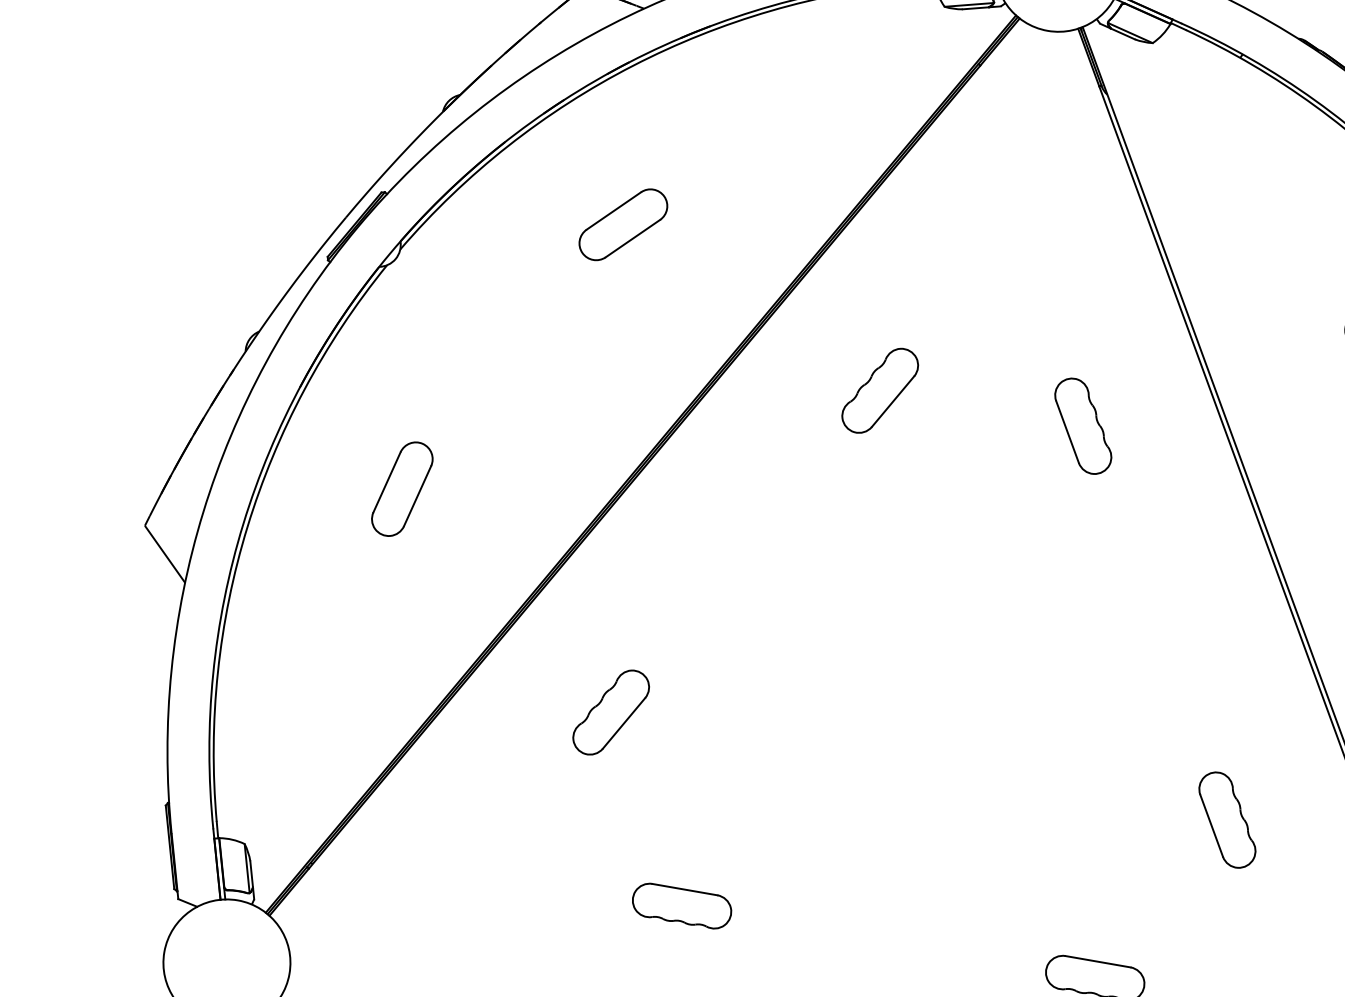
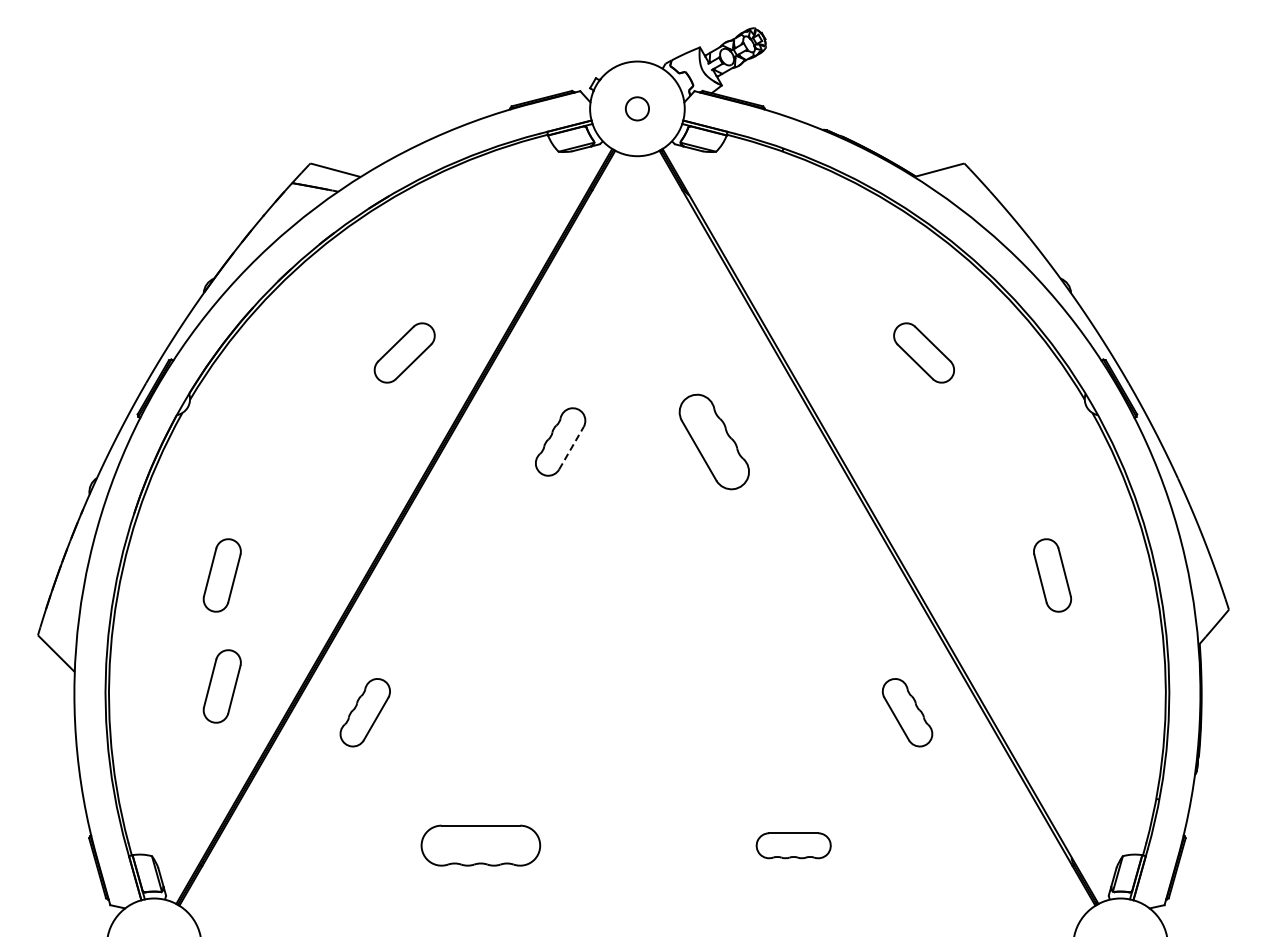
part: (623, 224) -> (404, 352), moved
line: (893, 401) -> (571, 448), solid -> dashed
part: (1082, 425) -> (713, 441), size x1.4
part: (375, 635) -> (221, 686), added
part: (610, 712) -> (364, 712), moved
part: (1227, 819) -> (907, 712), moved
part: (682, 905) -> (481, 845), size x1.6

